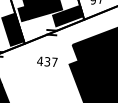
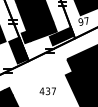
text: (46, 62) -> (47, 91), moved

